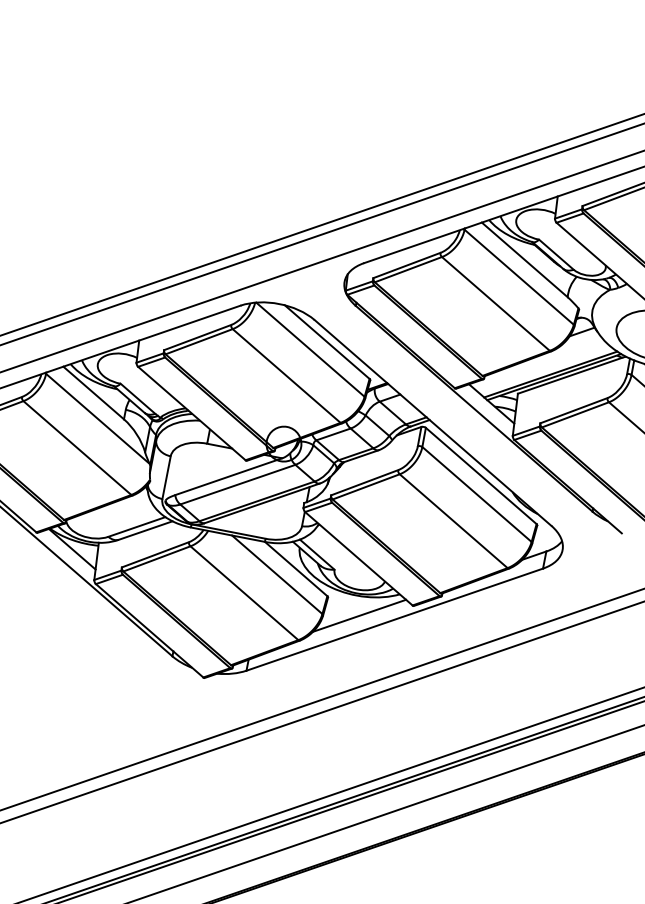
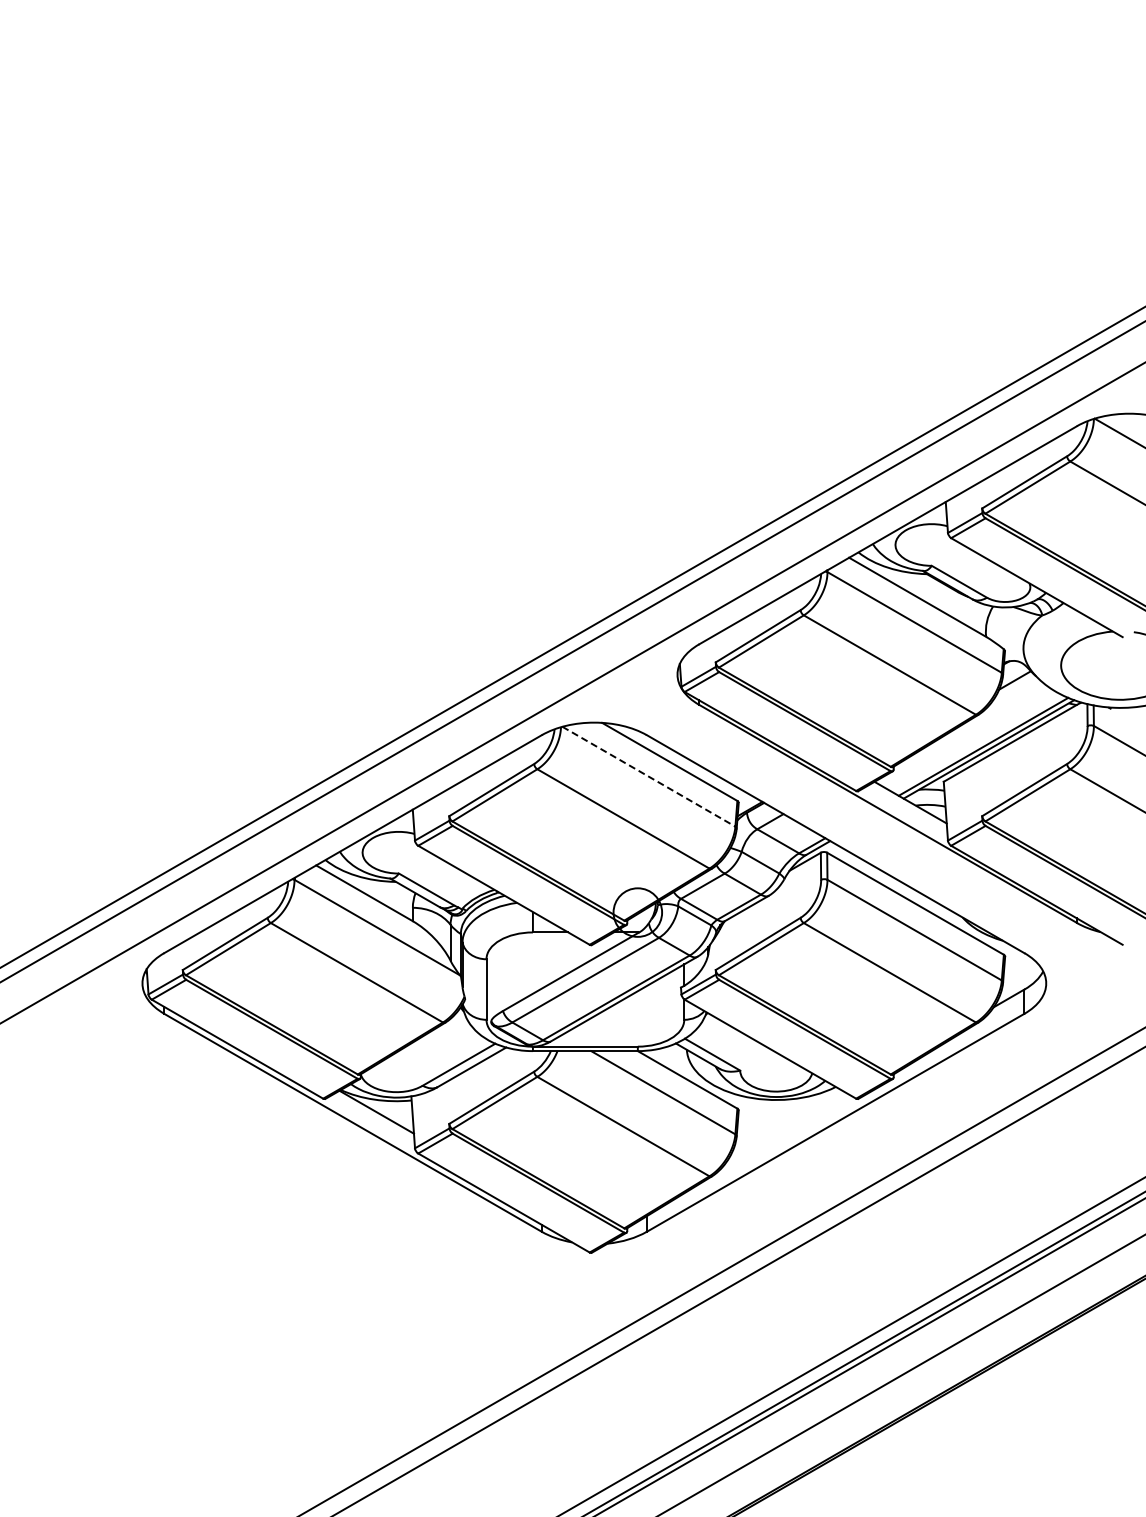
line: (310, 349) -> (648, 776), solid -> dashed
line: (359, 615) -> (786, 1126), removed

